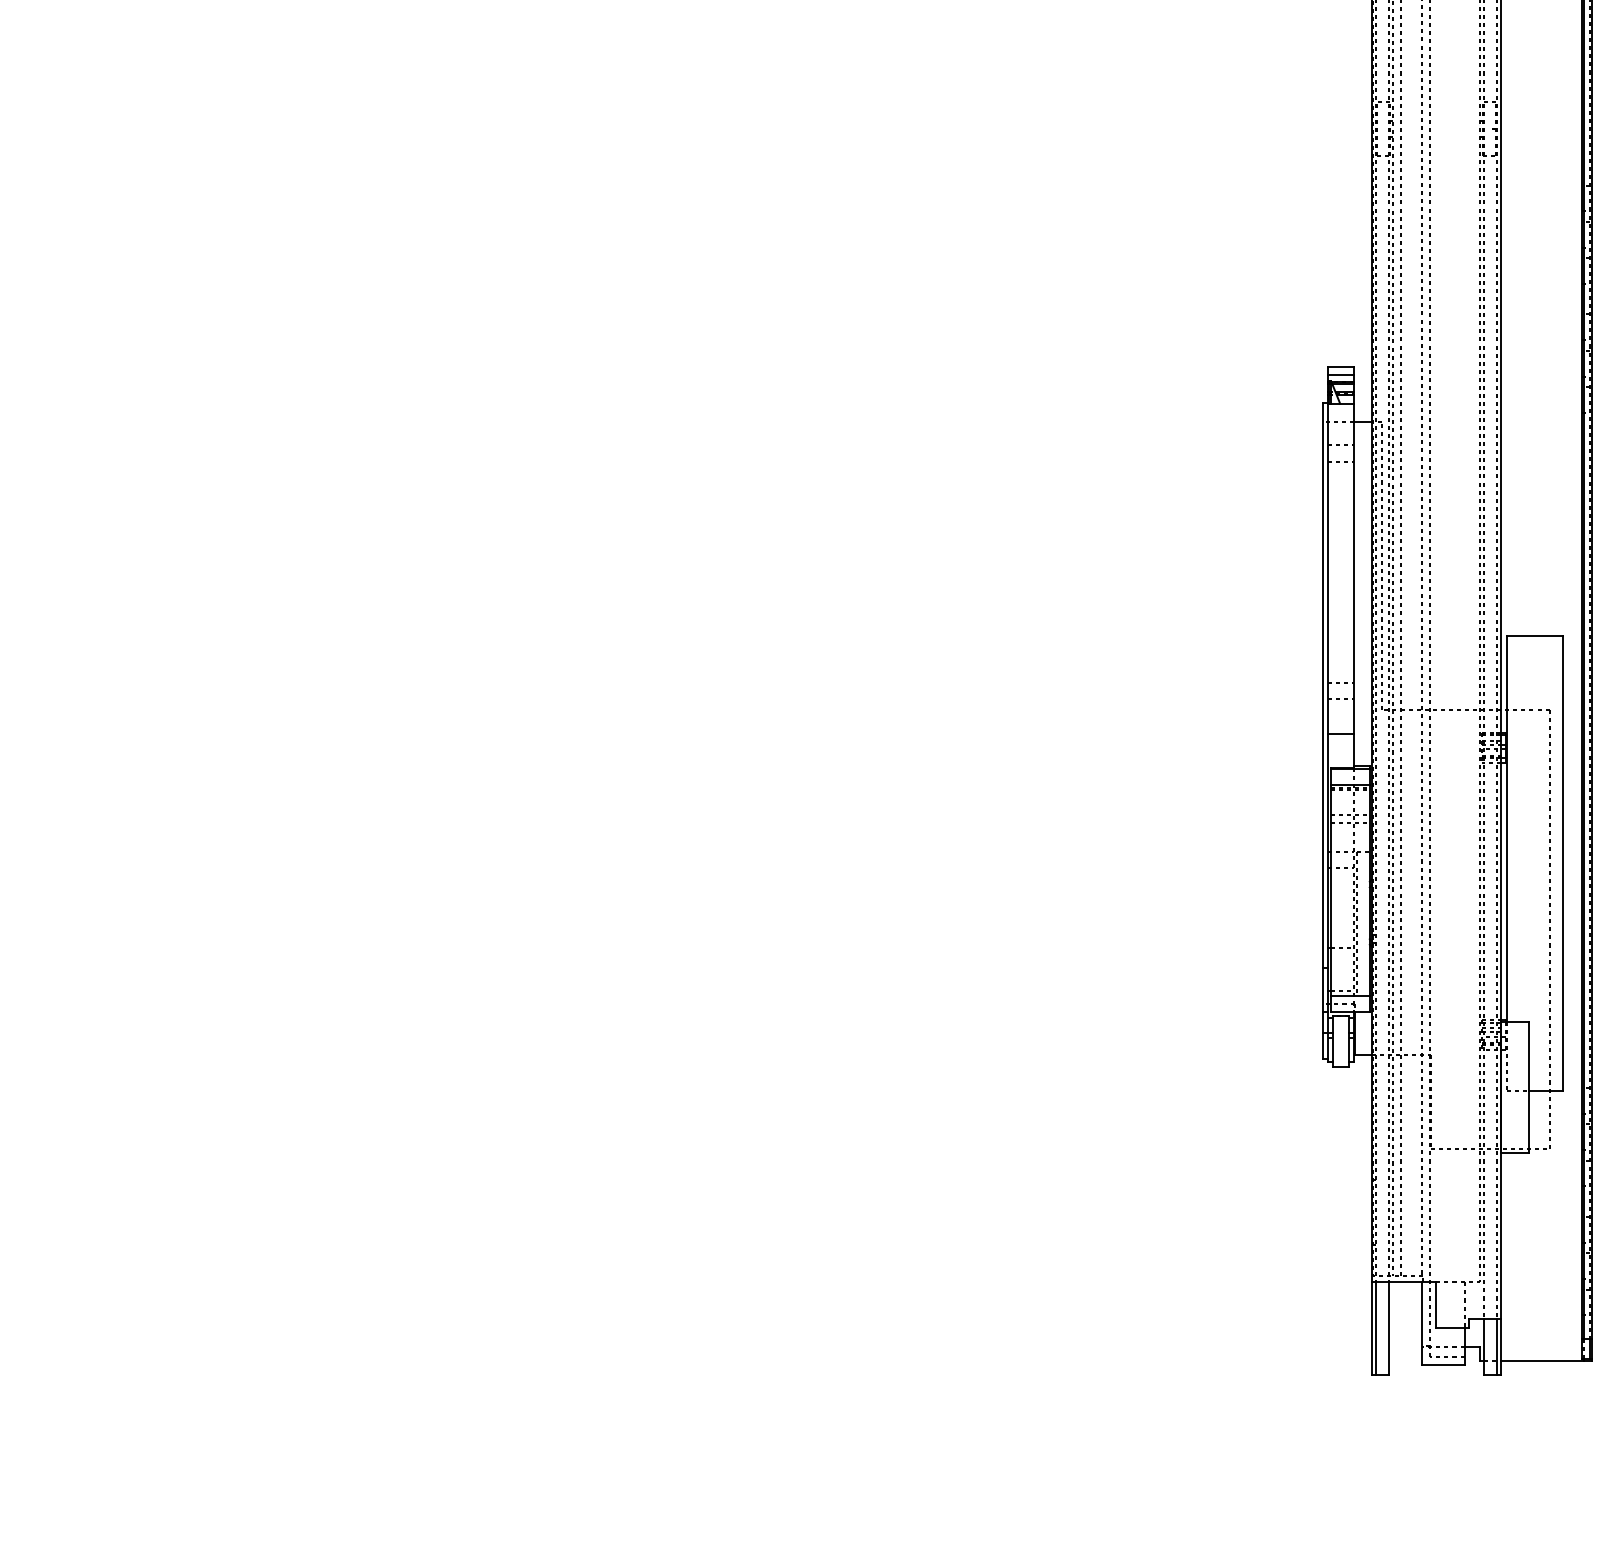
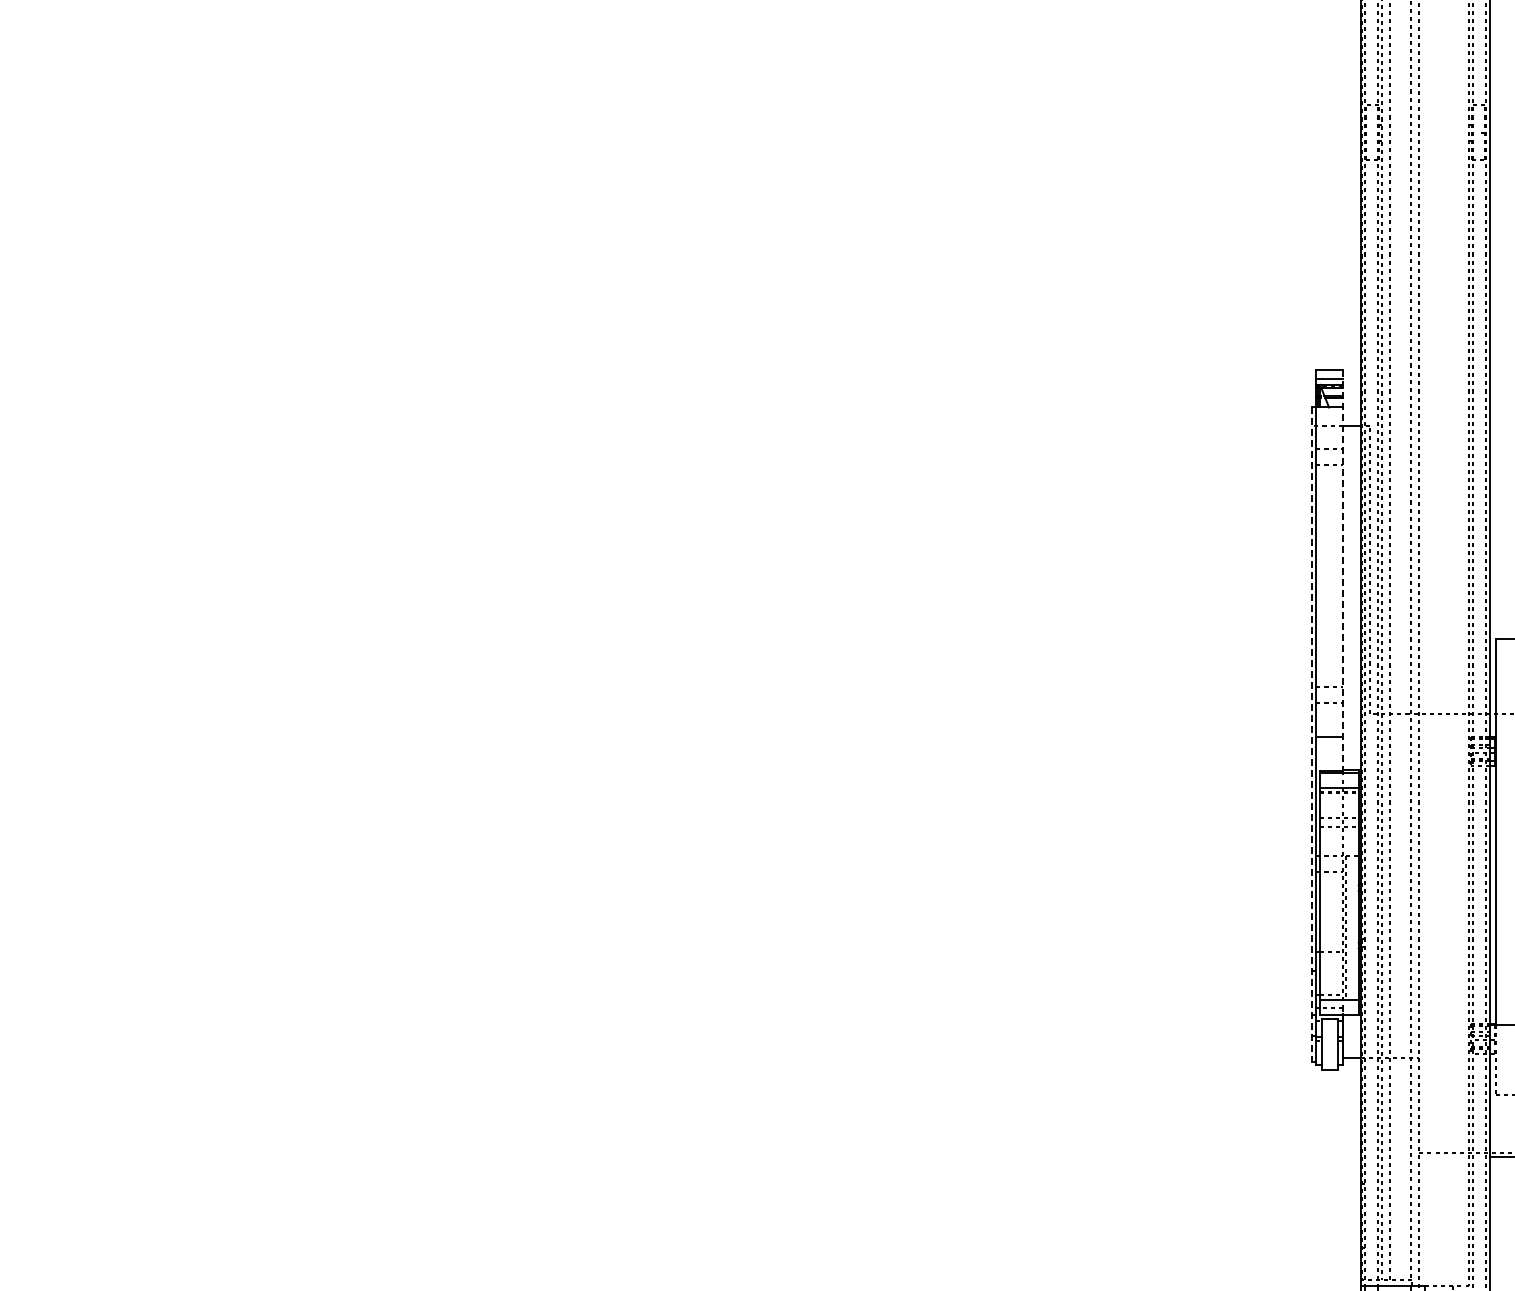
line: (1353, 567) -> (1342, 571), solid -> dashed
line: (1322, 730) -> (1311, 734), solid -> dashed

